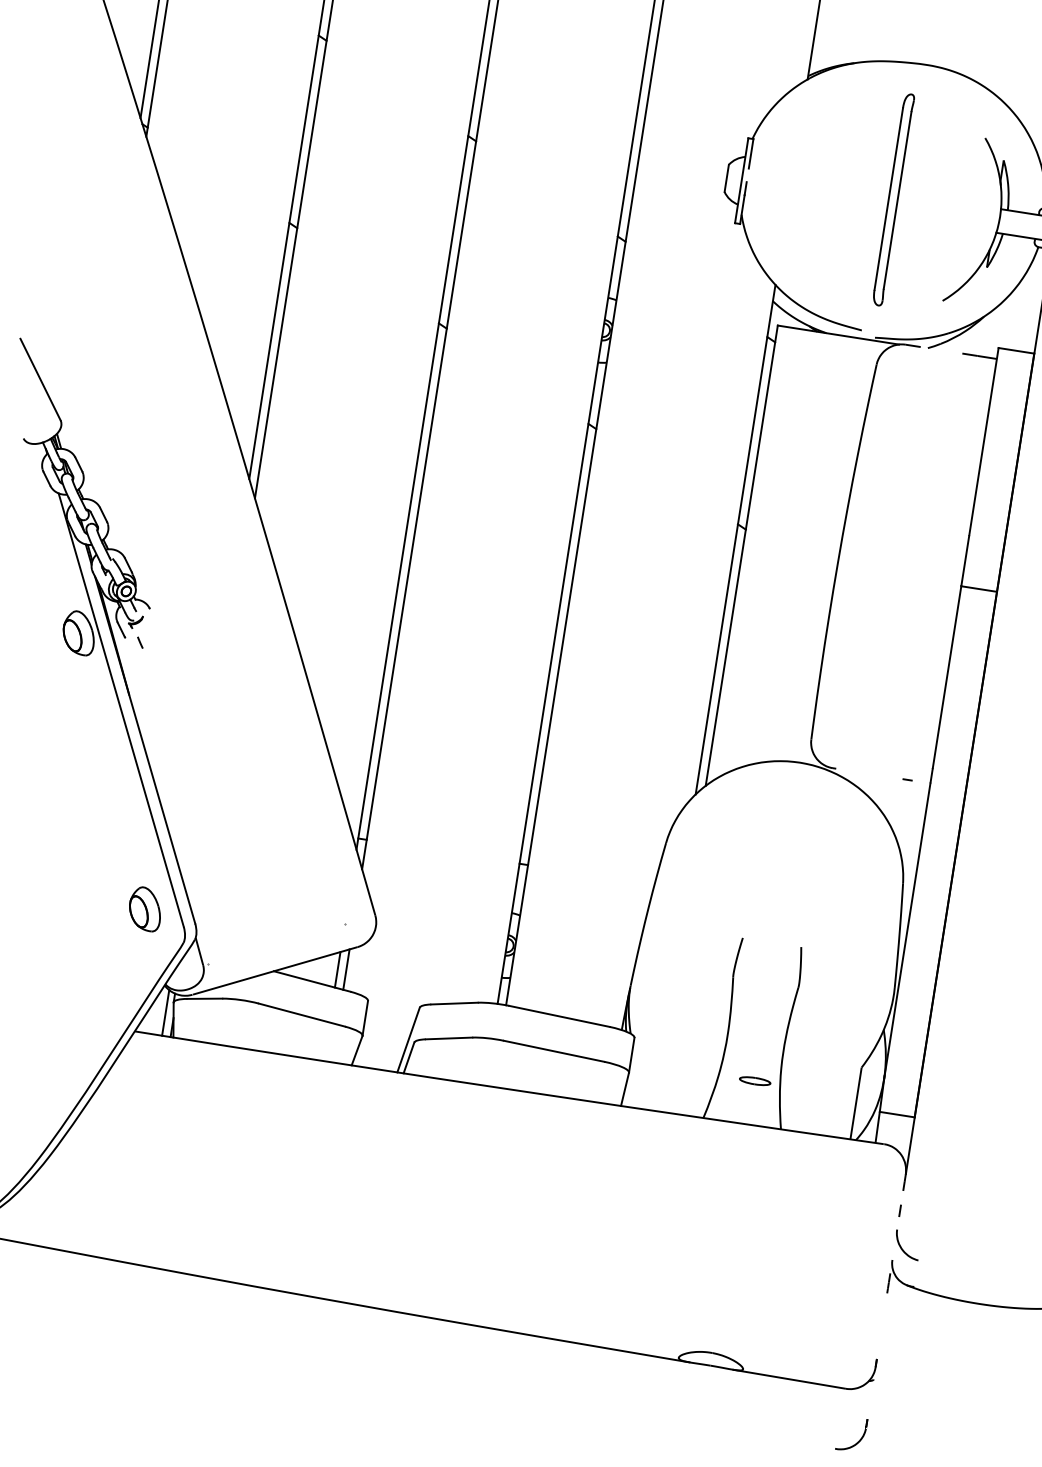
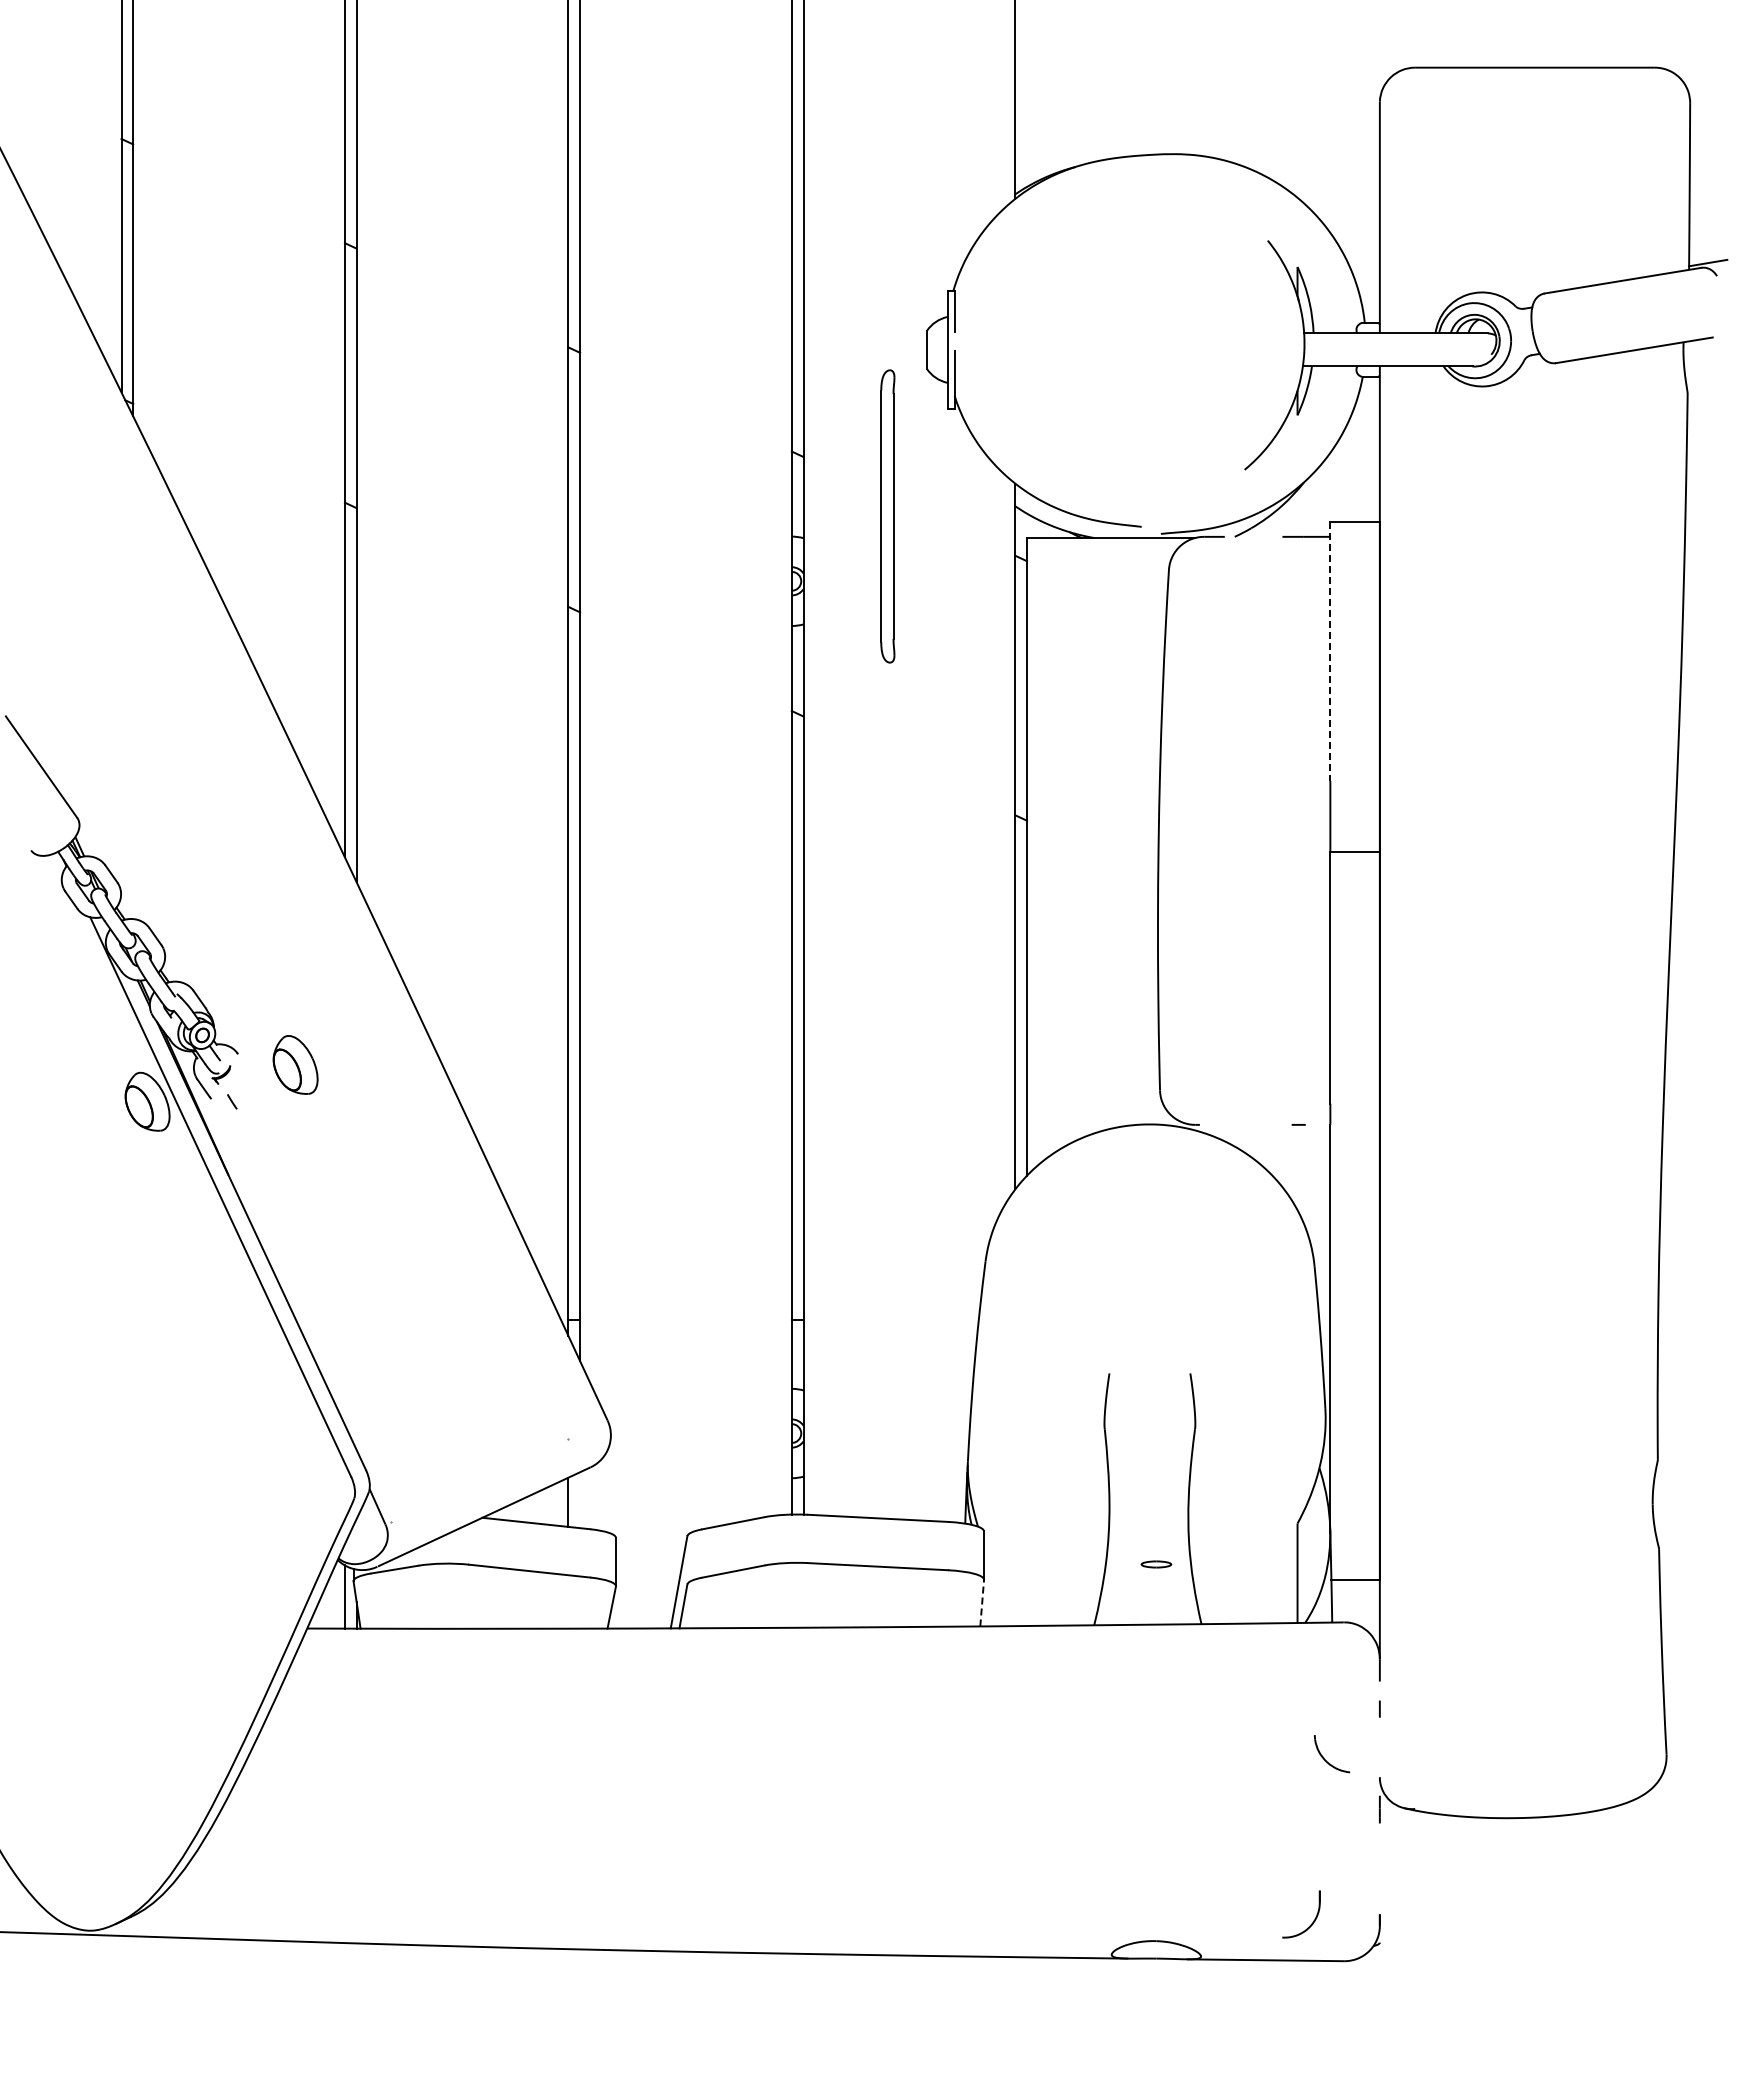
part: (893, 199) -> (887, 516), moved
line: (984, 441) -> (1330, 651), solid -> dashed
part: (145, 908) -> (295, 1064), moved
line: (346, 969) -> (580, 1500), removed
part: (755, 1081) -> (1156, 1564), size x0.7
line: (625, 1088) -> (982, 1602), solid -> dashed
part: (902, 1249) -> (1326, 1760), moved
part: (859, 1439) -> (1313, 1920), moved

